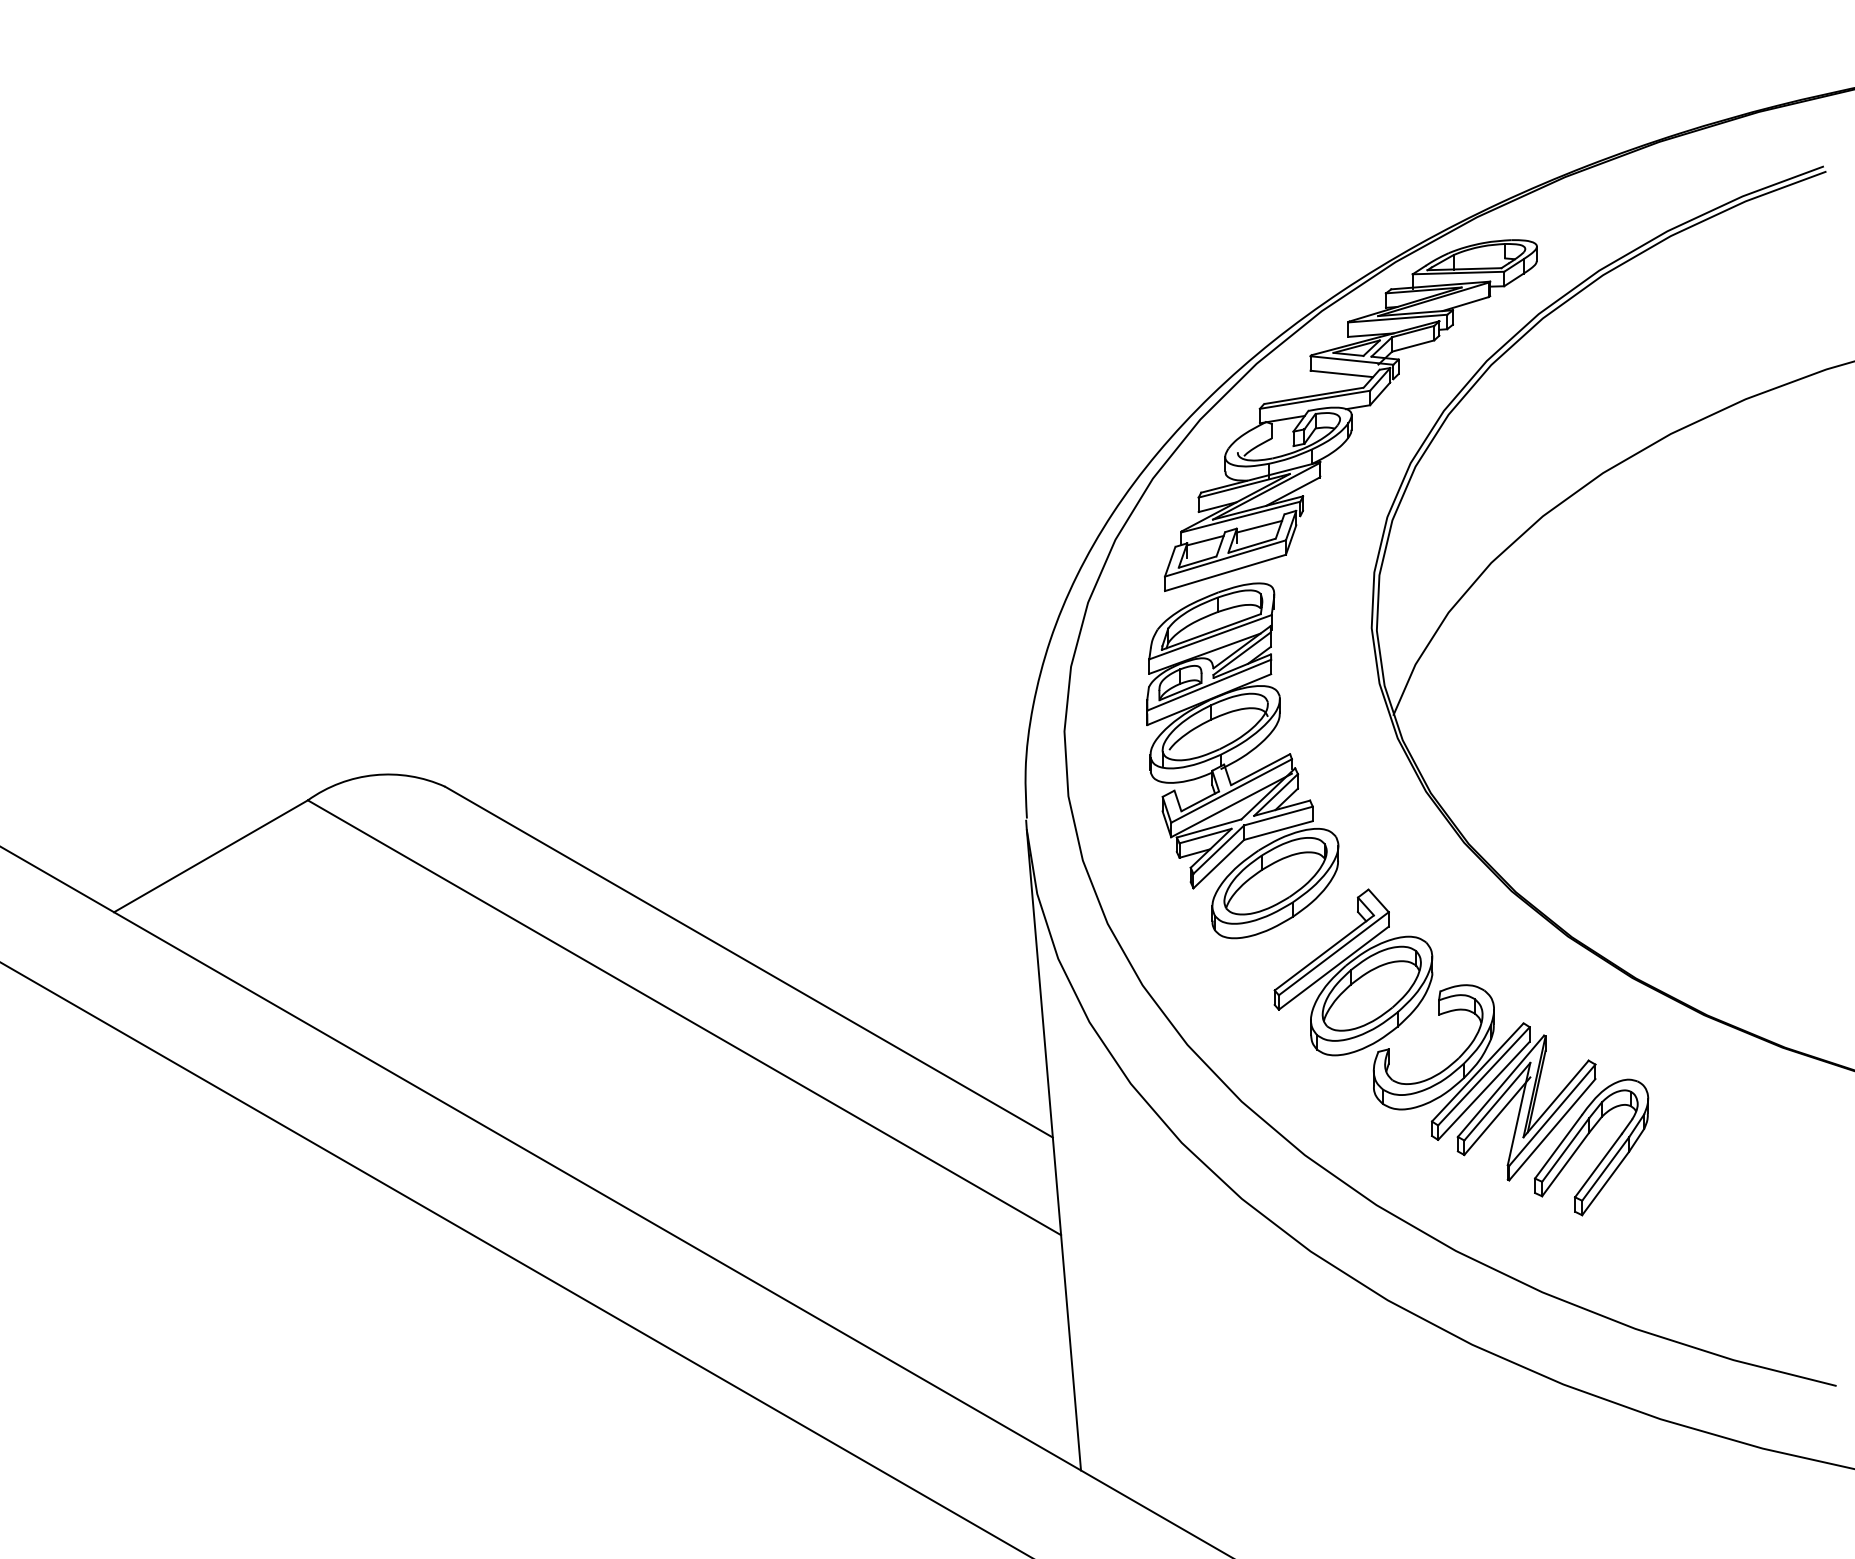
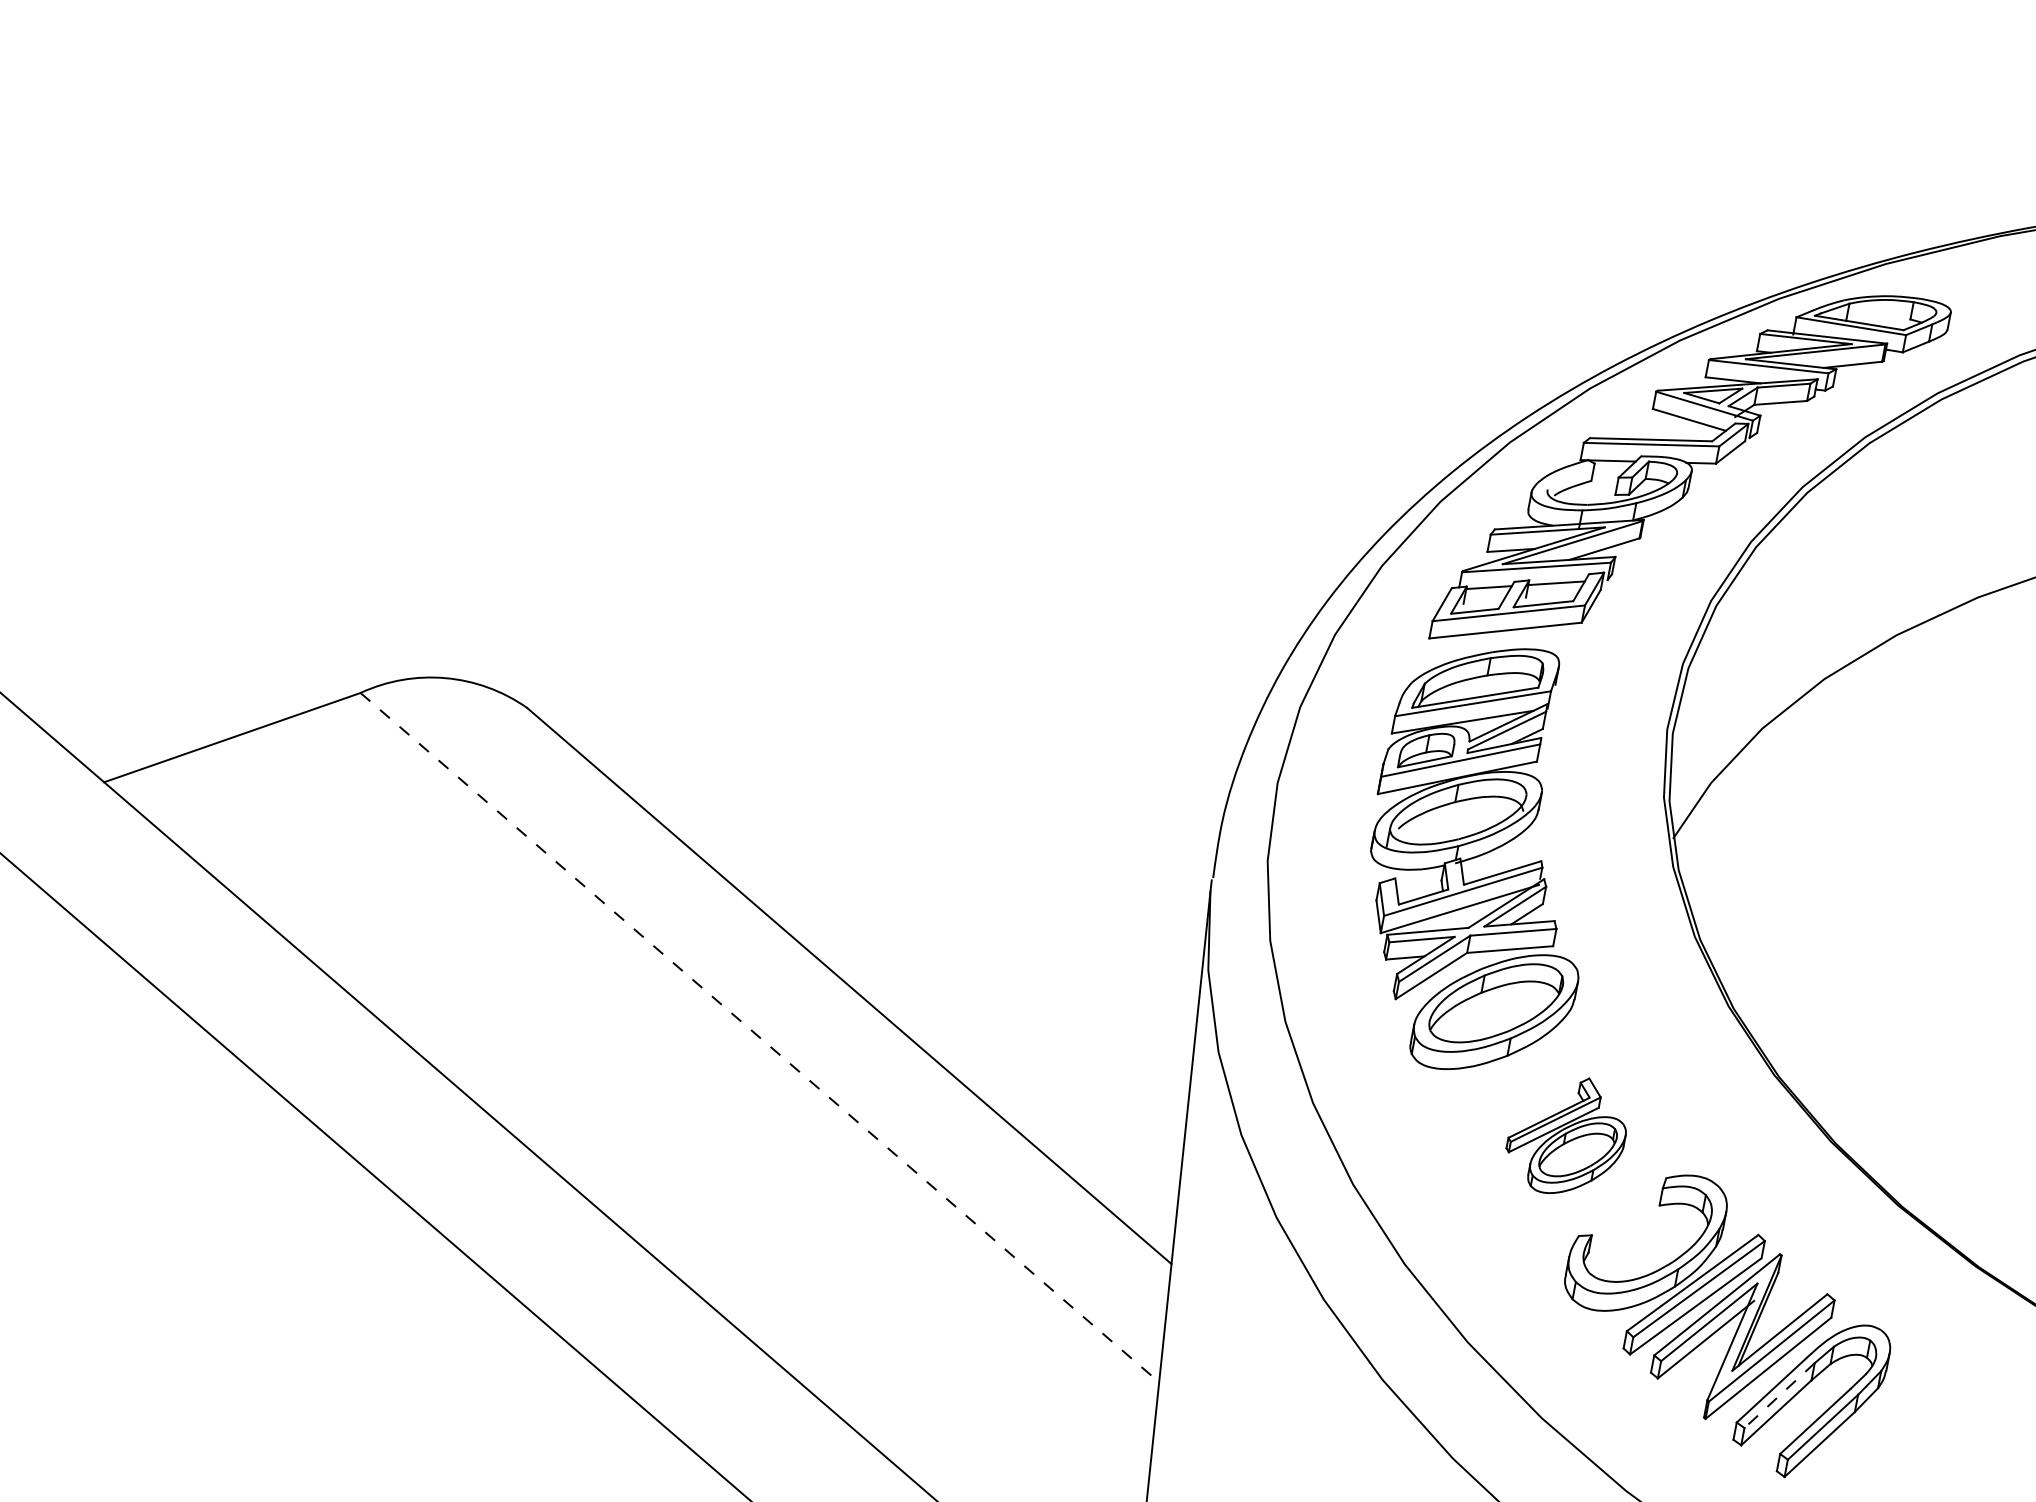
part: (1353, 972) -> (1567, 1135), size x0.6
line: (684, 1017) -> (759, 1037), solid -> dashed
line: (1565, 1150) -> (1779, 1396), solid -> dashed

